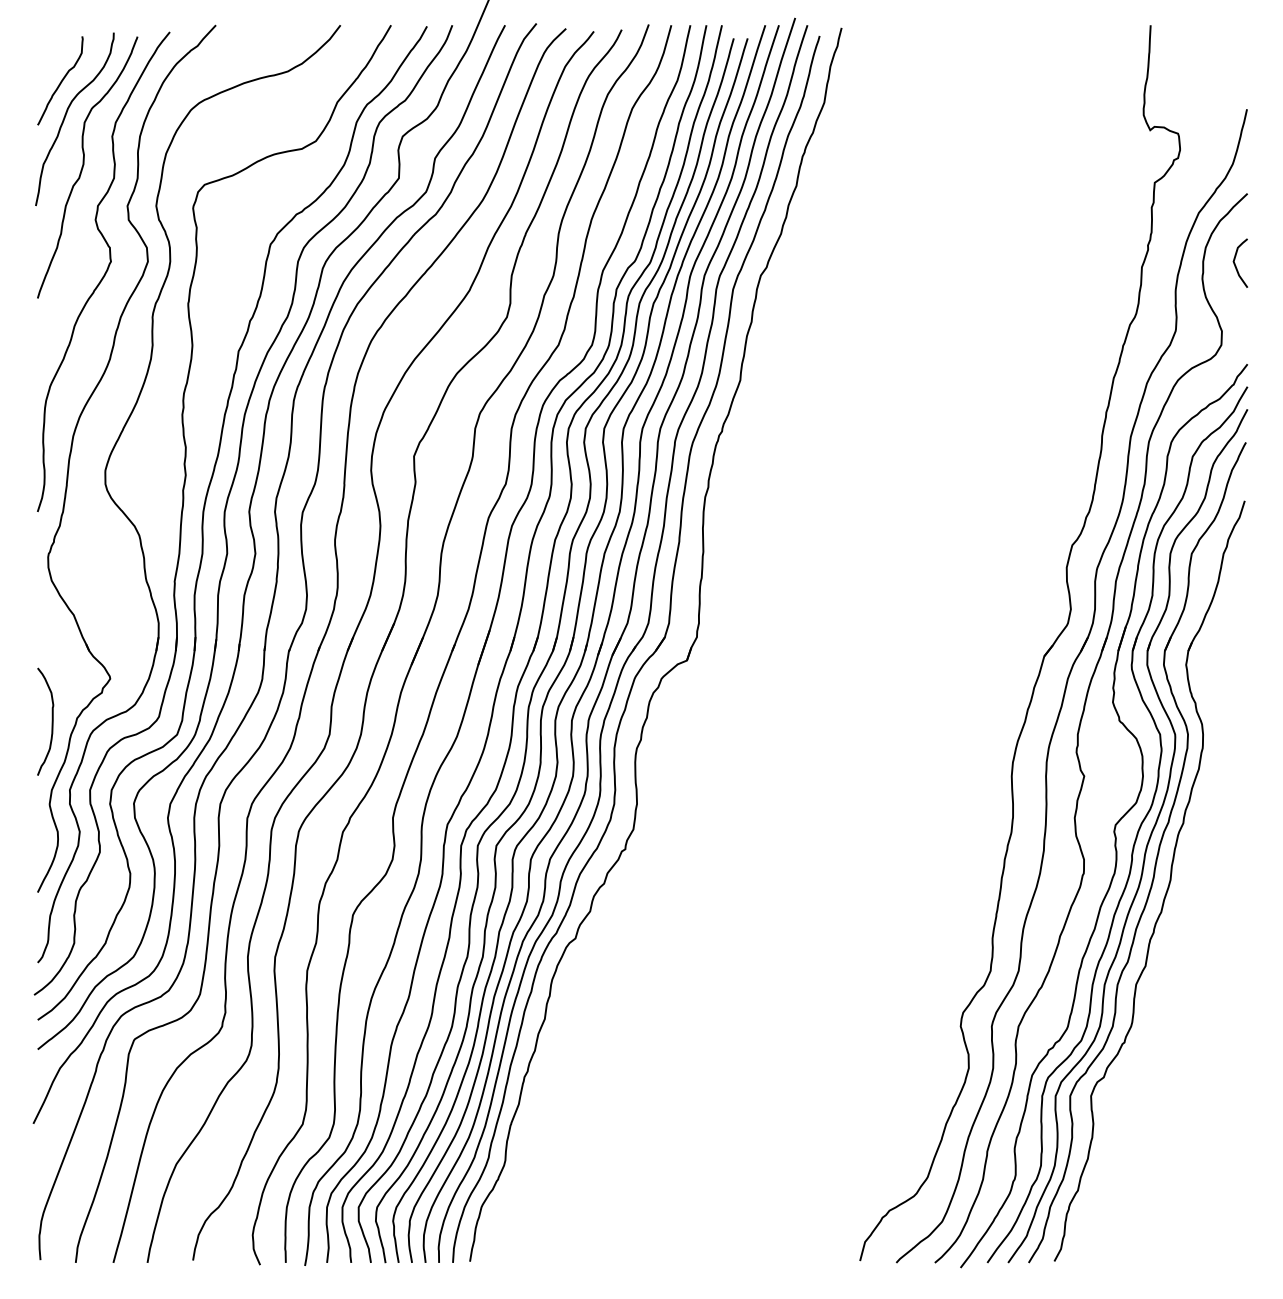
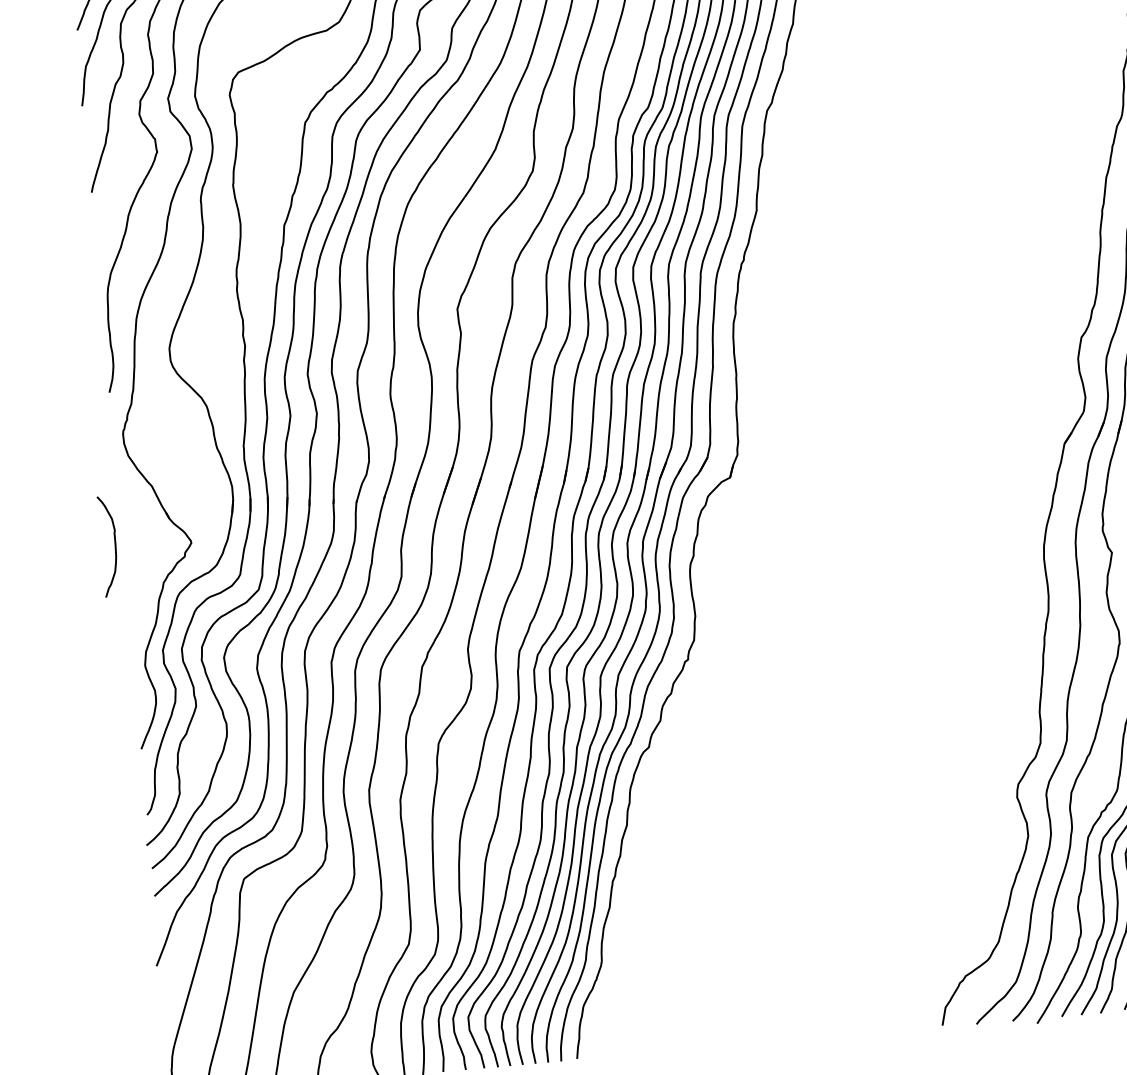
curve: (51, 721) -> (114, 545), moved

